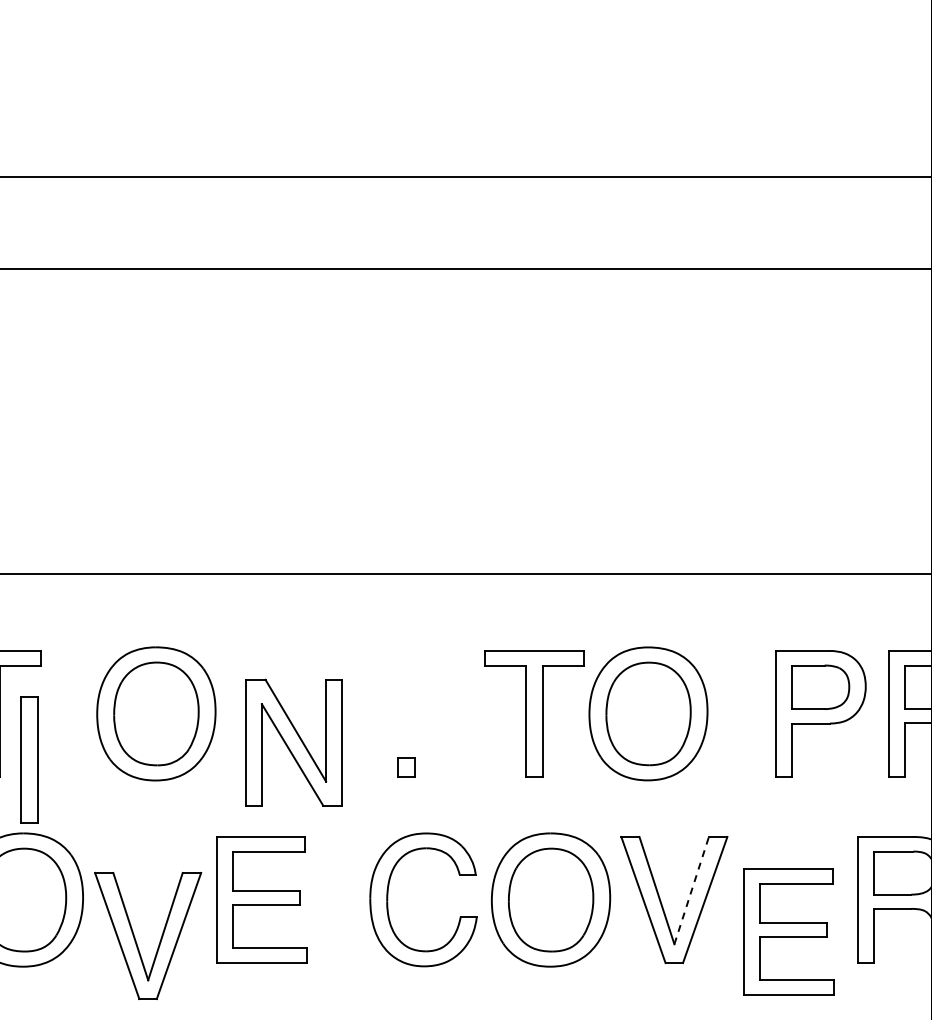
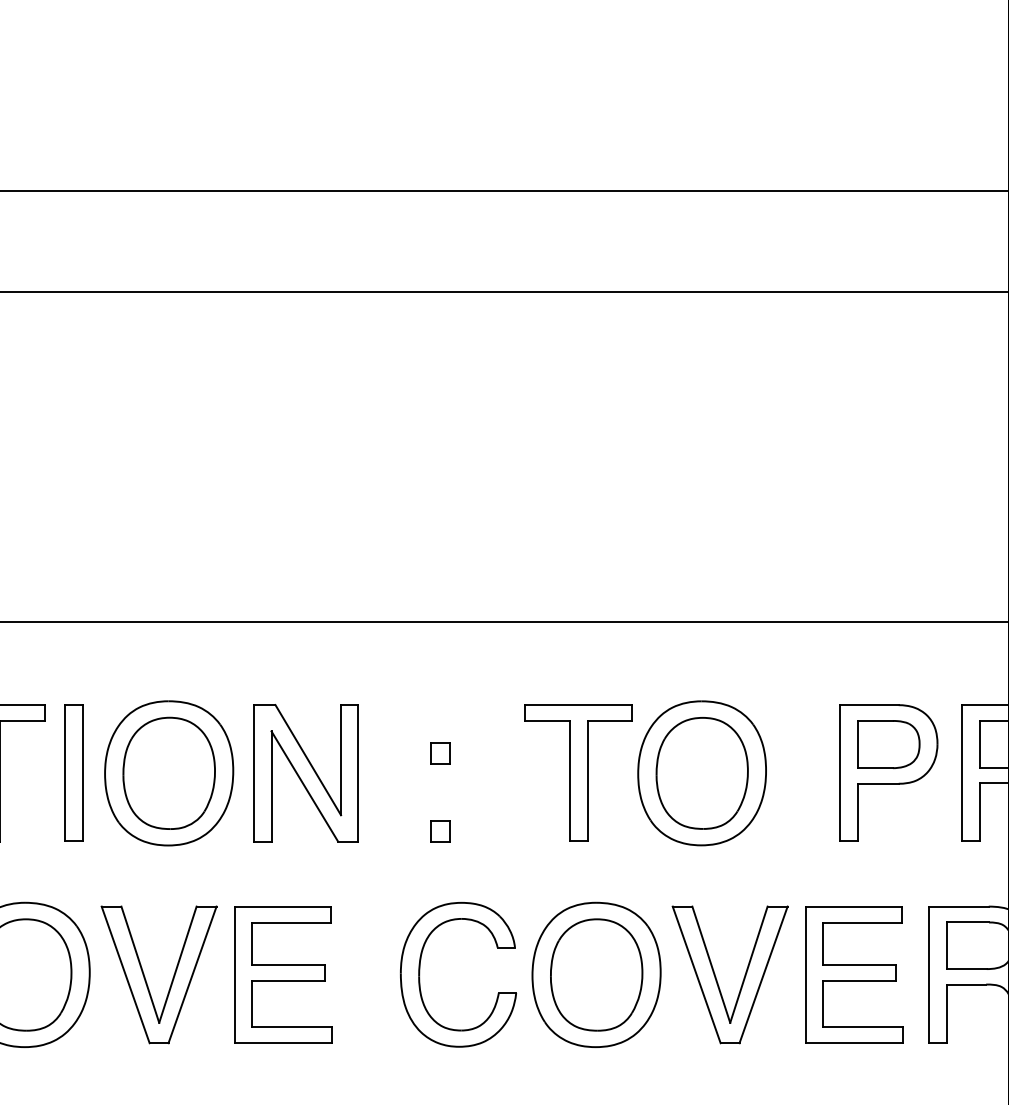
part: (406, 695) -> (440, 753), added
part: (293, 742) -> (305, 772), moved
part: (29, 759) -> (73, 772), moved
line: (691, 890) -> (748, 964), dashed -> solid
part: (788, 931) -> (853, 974), moved
part: (160, 938) -> (172, 977), moved

